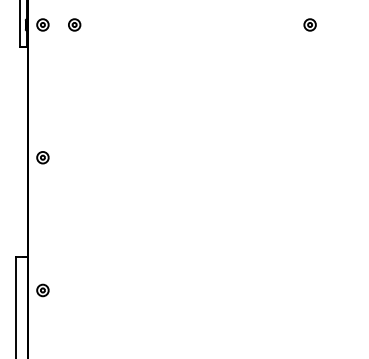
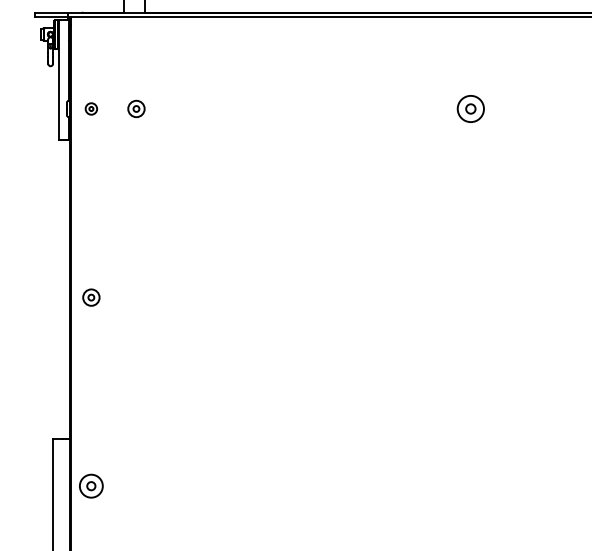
part: (43, 24) -> (91, 108), size x0.7
part: (310, 24) -> (471, 108), size x1.6
part: (43, 290) -> (91, 486), size x1.4

